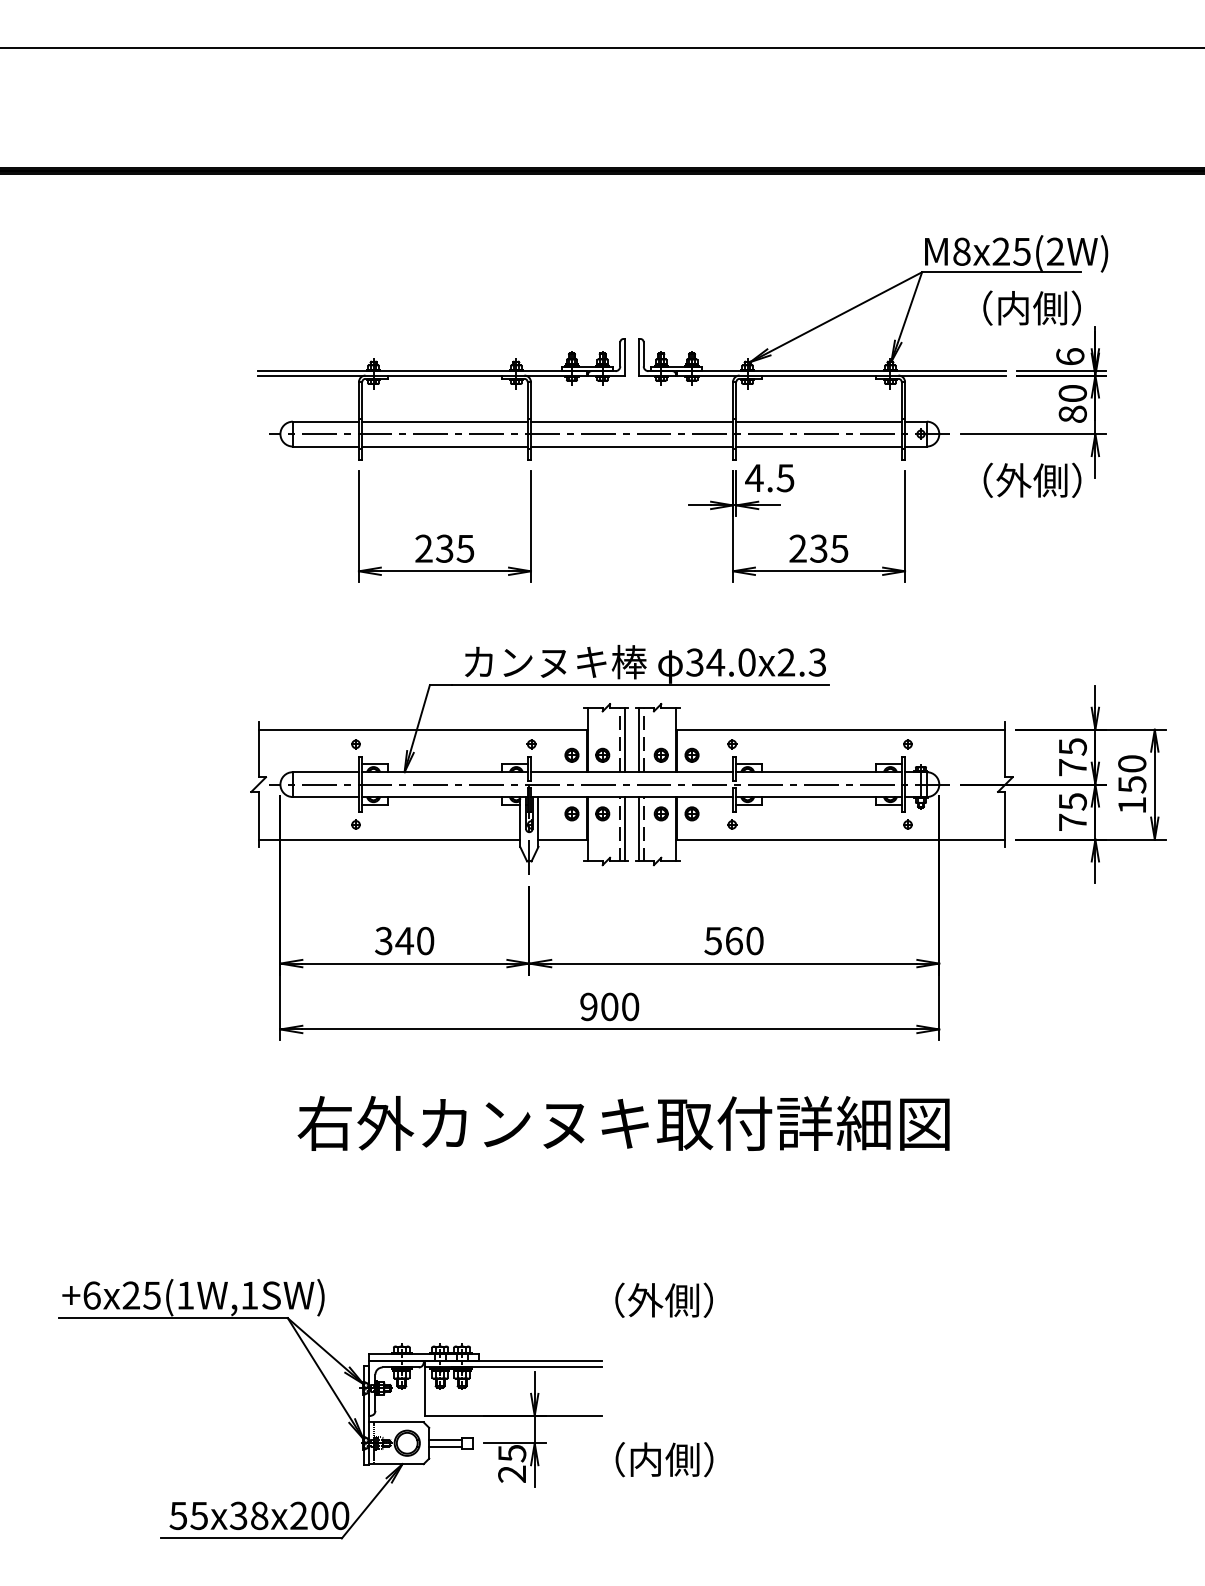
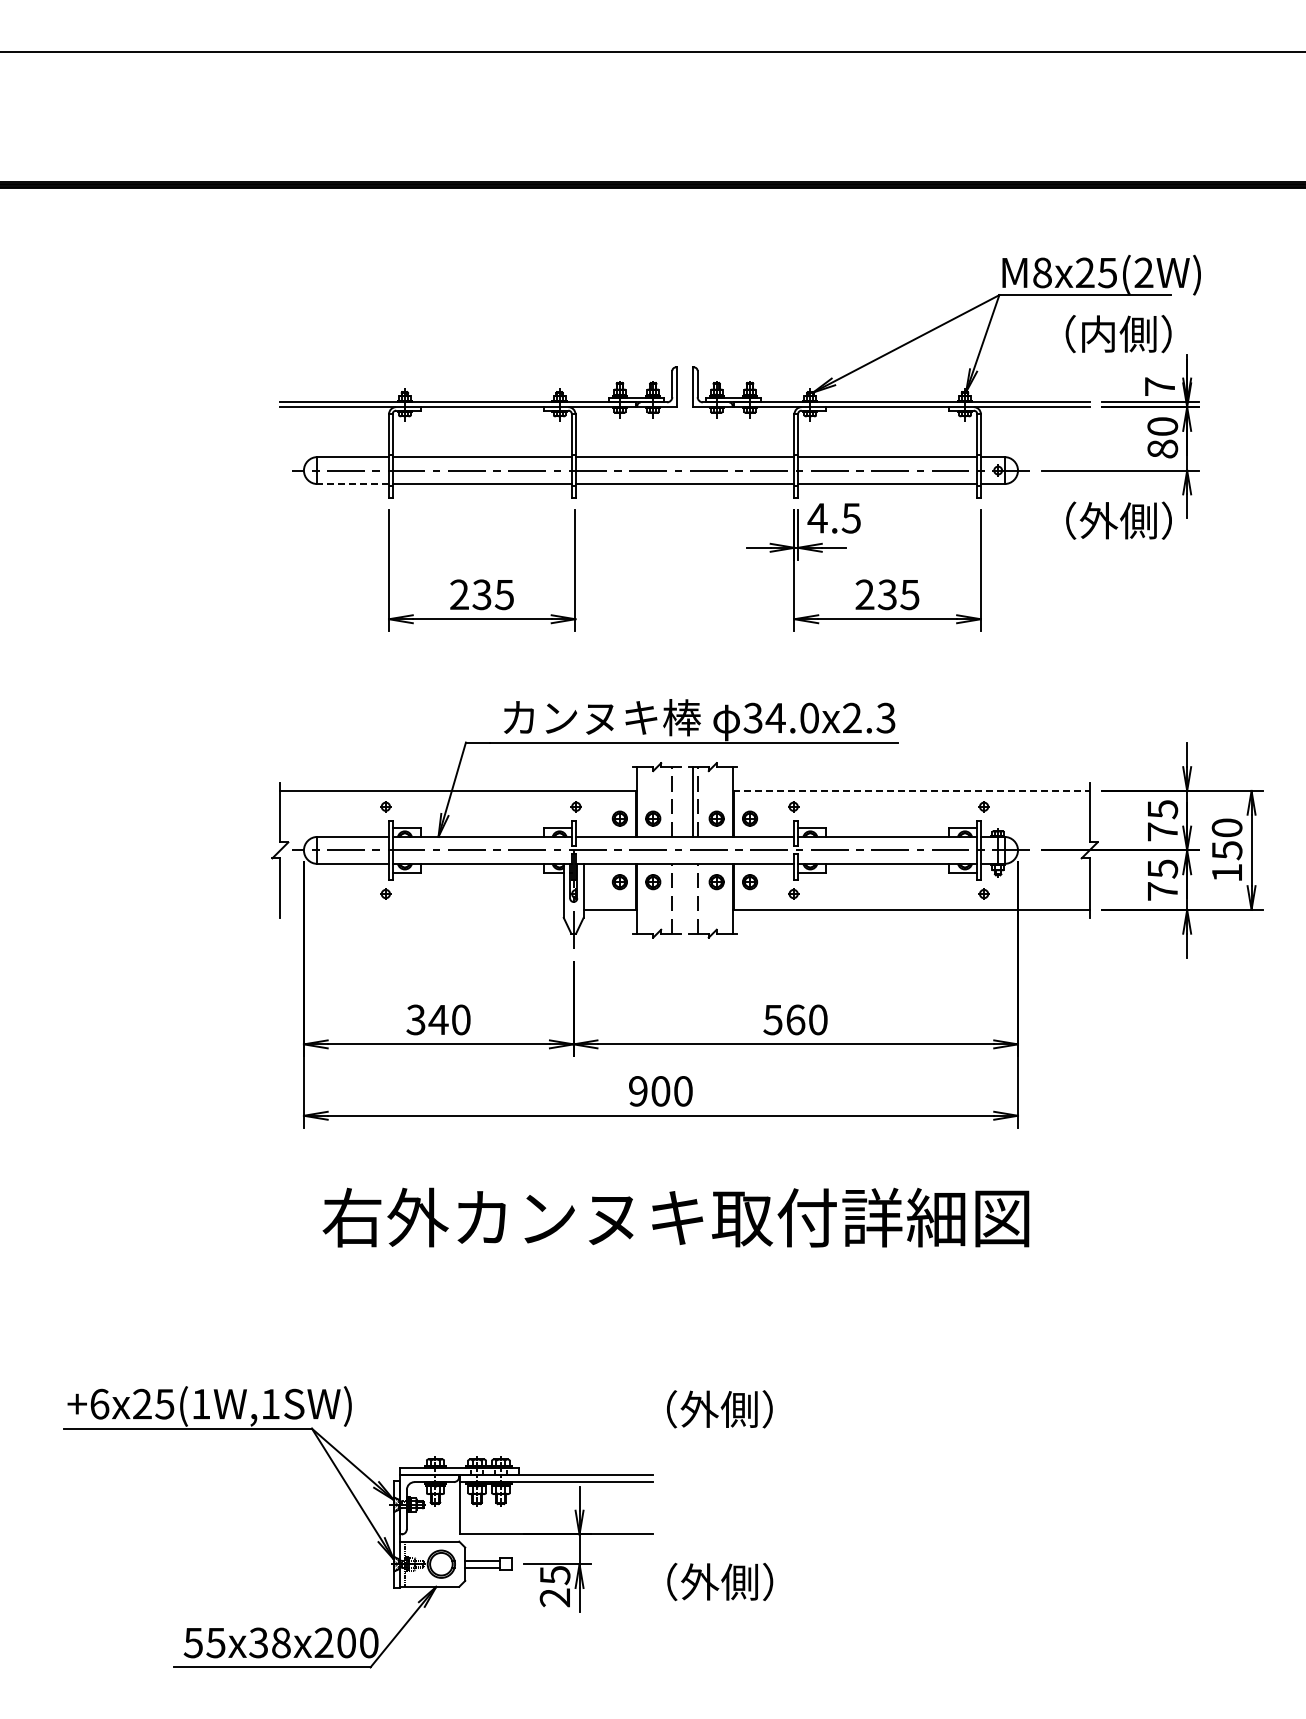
text: (1069, 356) -> (1159, 386), 6 -> 7
line: (326, 446) -> (353, 484), solid -> dashed
line: (841, 729) -> (911, 790), solid -> dashed
line: (625, 739) -> (677, 801), removed
line: (625, 828) -> (677, 898), removed
line: (638, 828) -> (692, 898), removed
line: (388, 839) -> (421, 909), removed
text: (646, 1459) -> (700, 1581), （内側） -> （外側）

